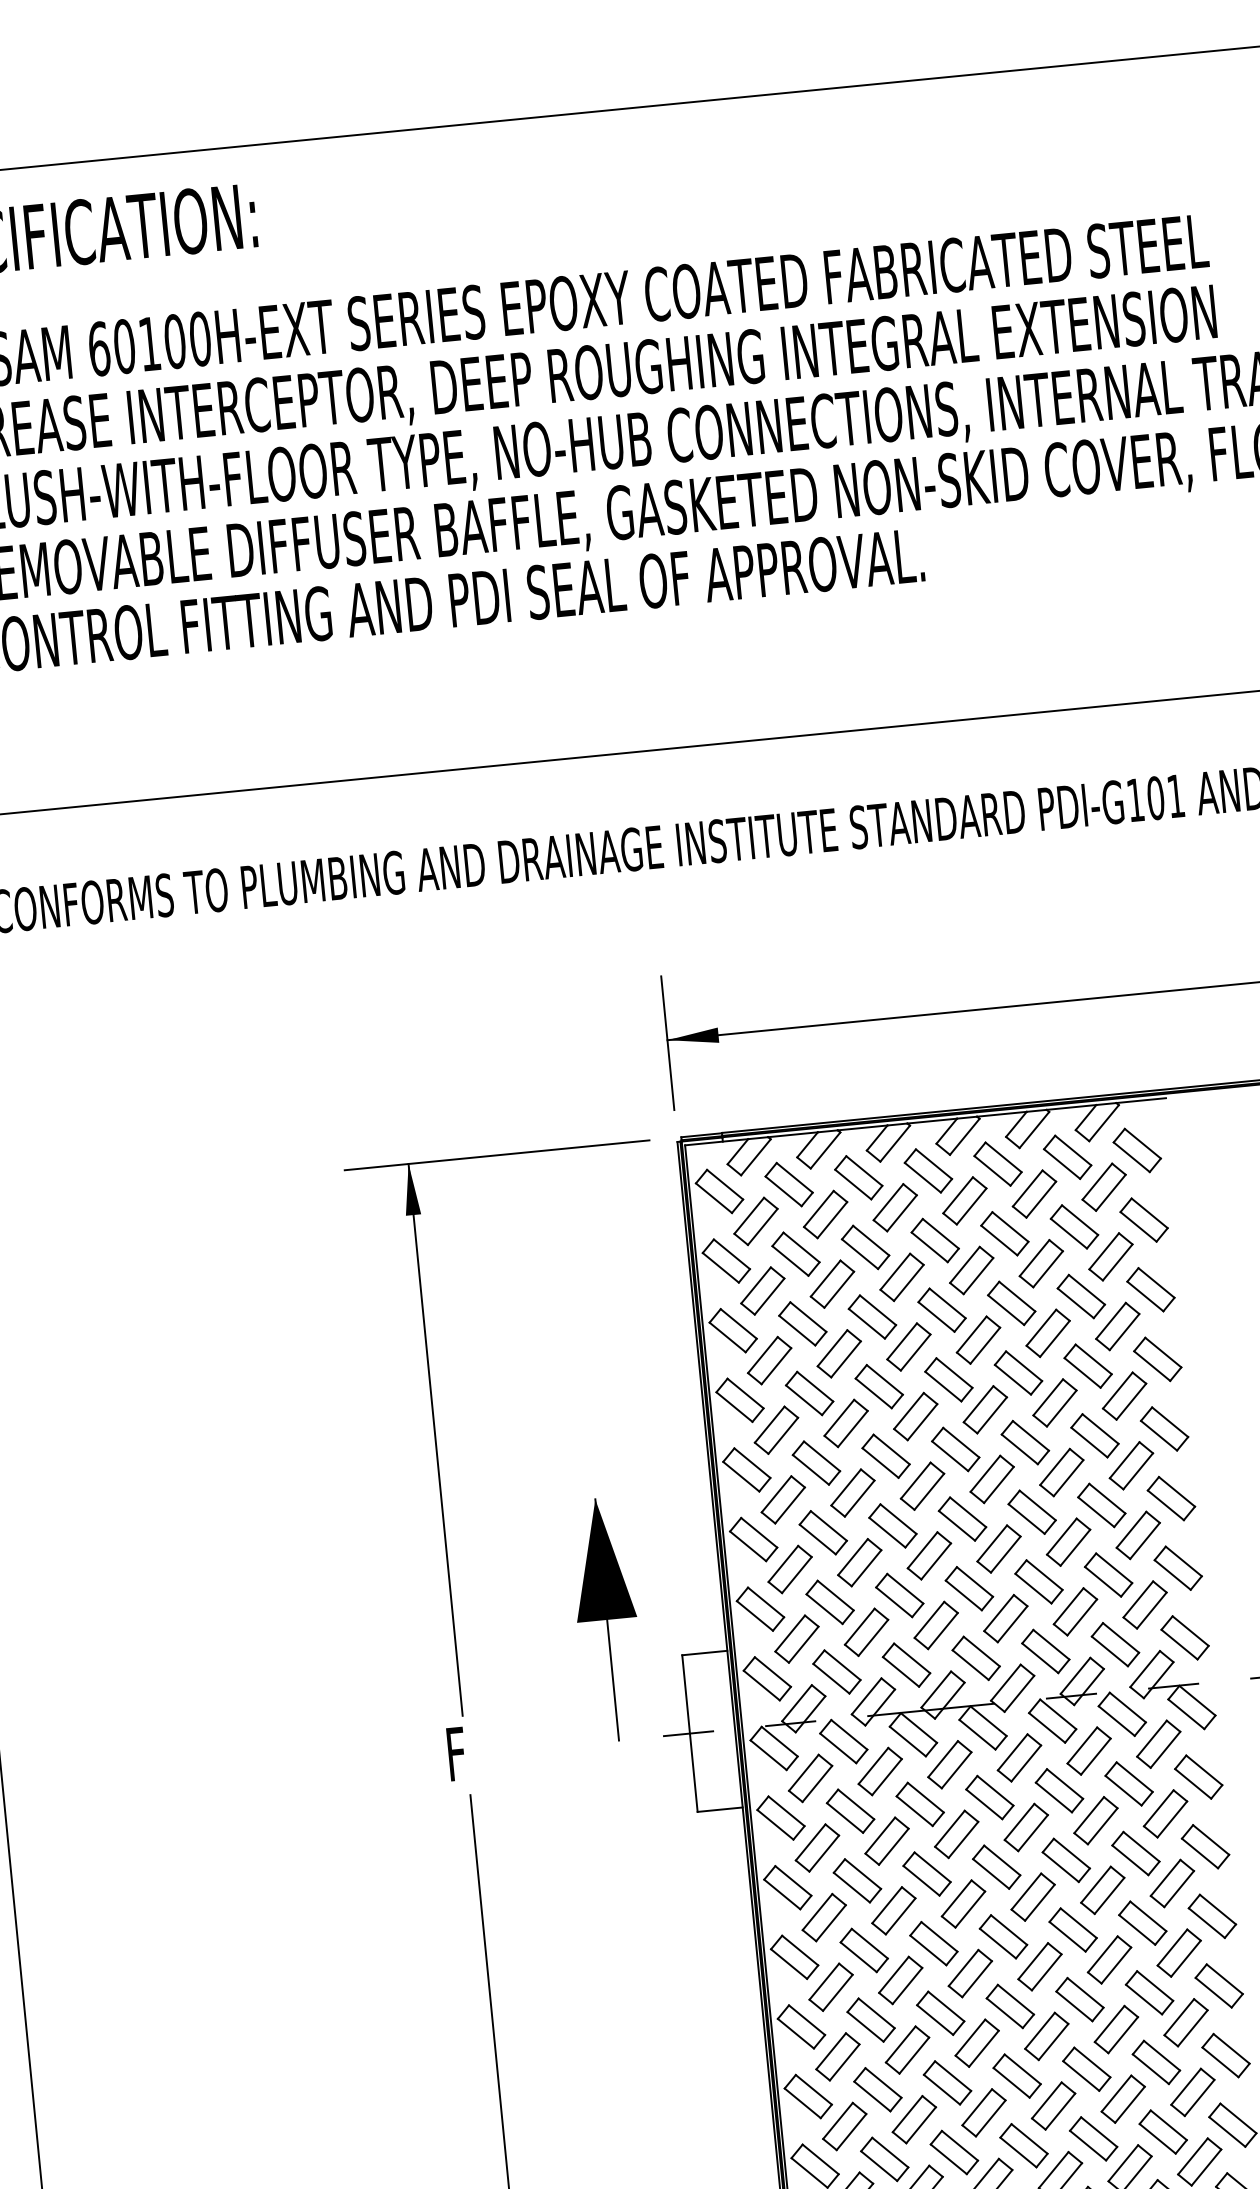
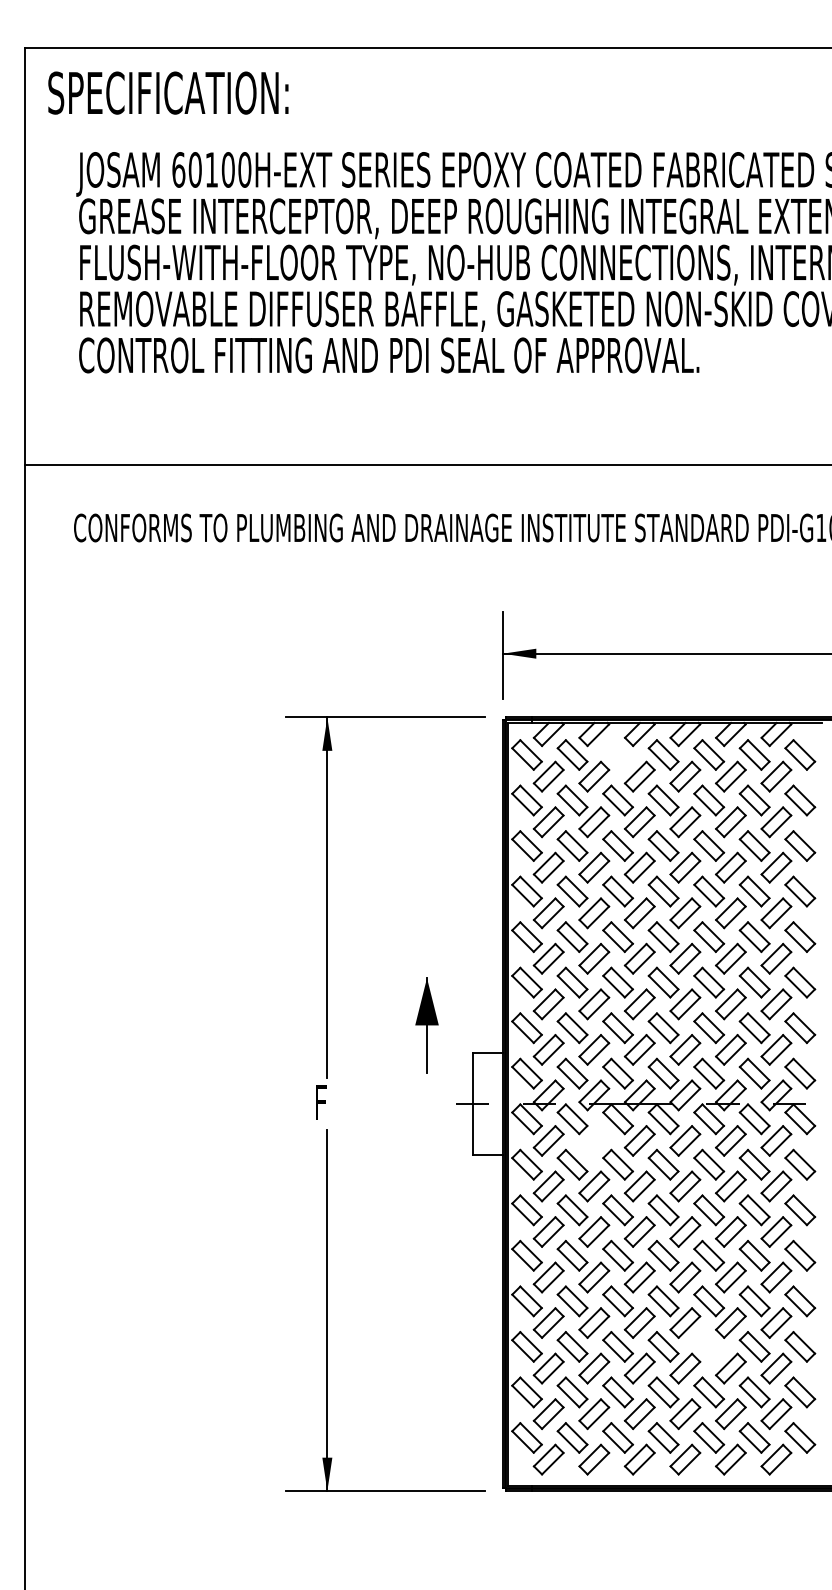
part: (857, 1177) -> (617, 754), removed
part: (606, 1620) -> (426, 1025), size x0.6
part: (880, 1770) -> (594, 1140), removed
part: (1087, 2068) -> (709, 1346), removed

